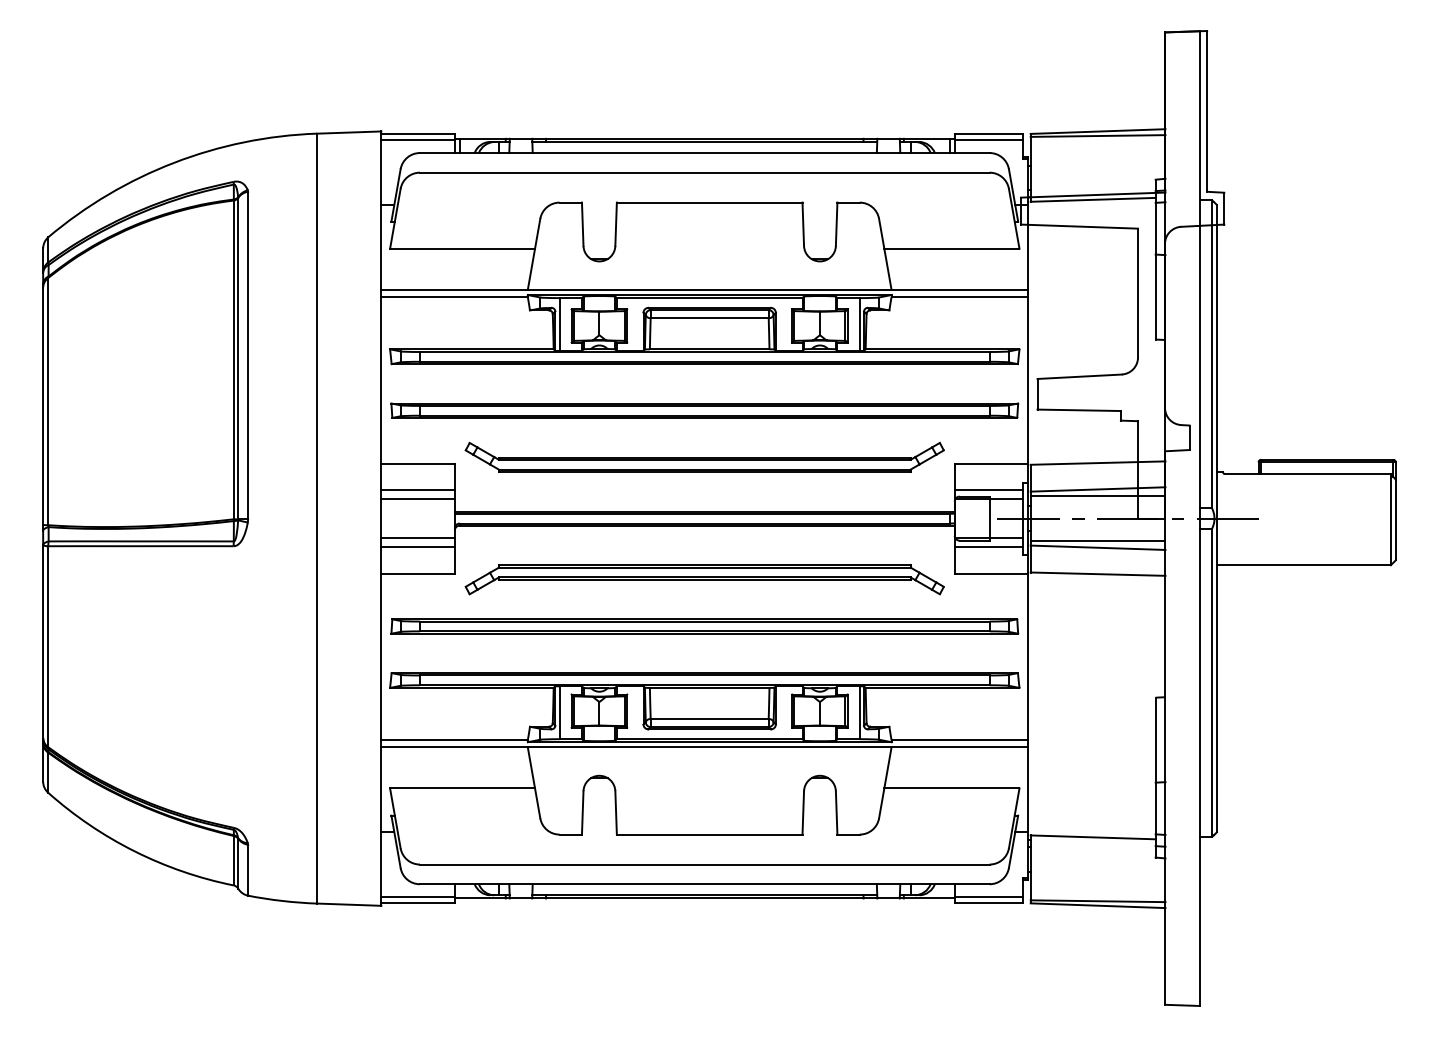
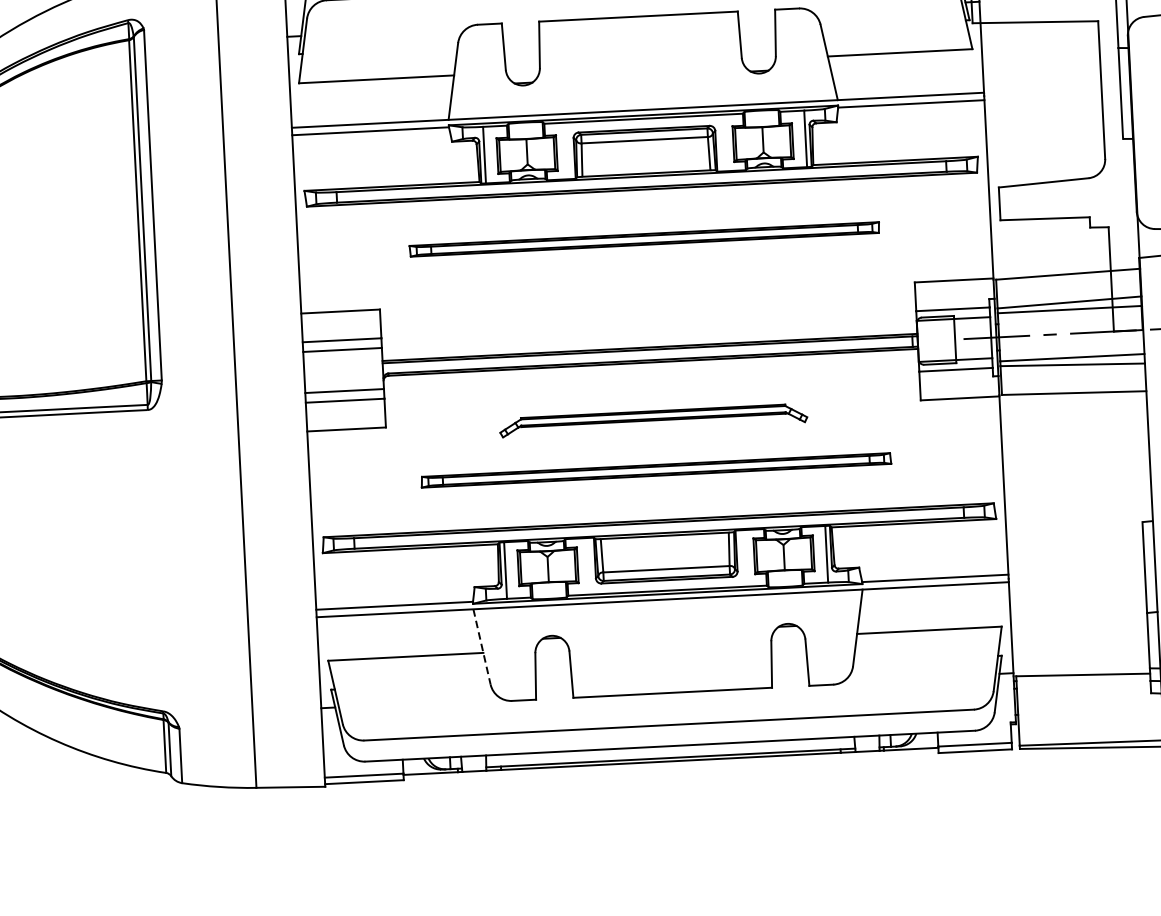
part: (704, 410) -> (644, 239), size x0.7
part: (704, 456) -> (646, 288), removed
part: (704, 579) -> (653, 420), size x0.6
part: (704, 626) -> (655, 470), size x0.7
line: (534, 783) -> (482, 647), solid -> dashed

